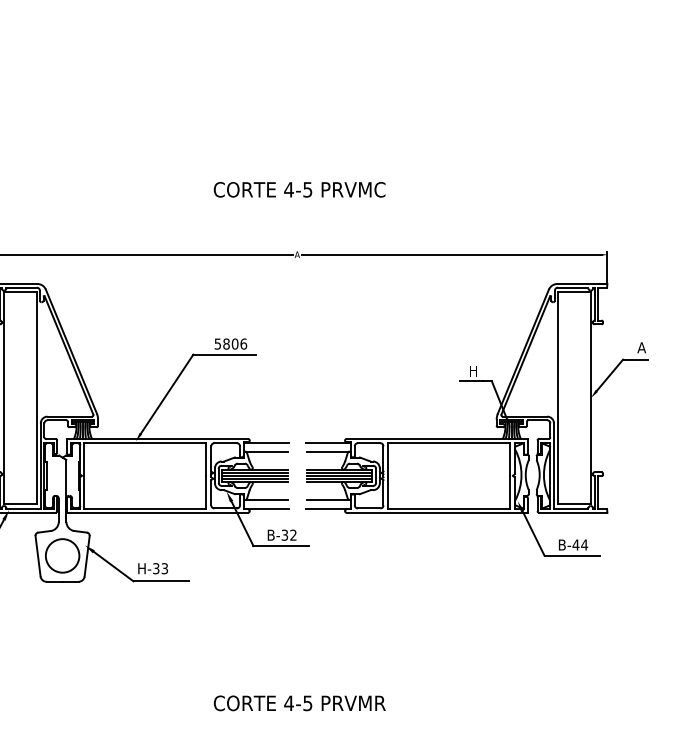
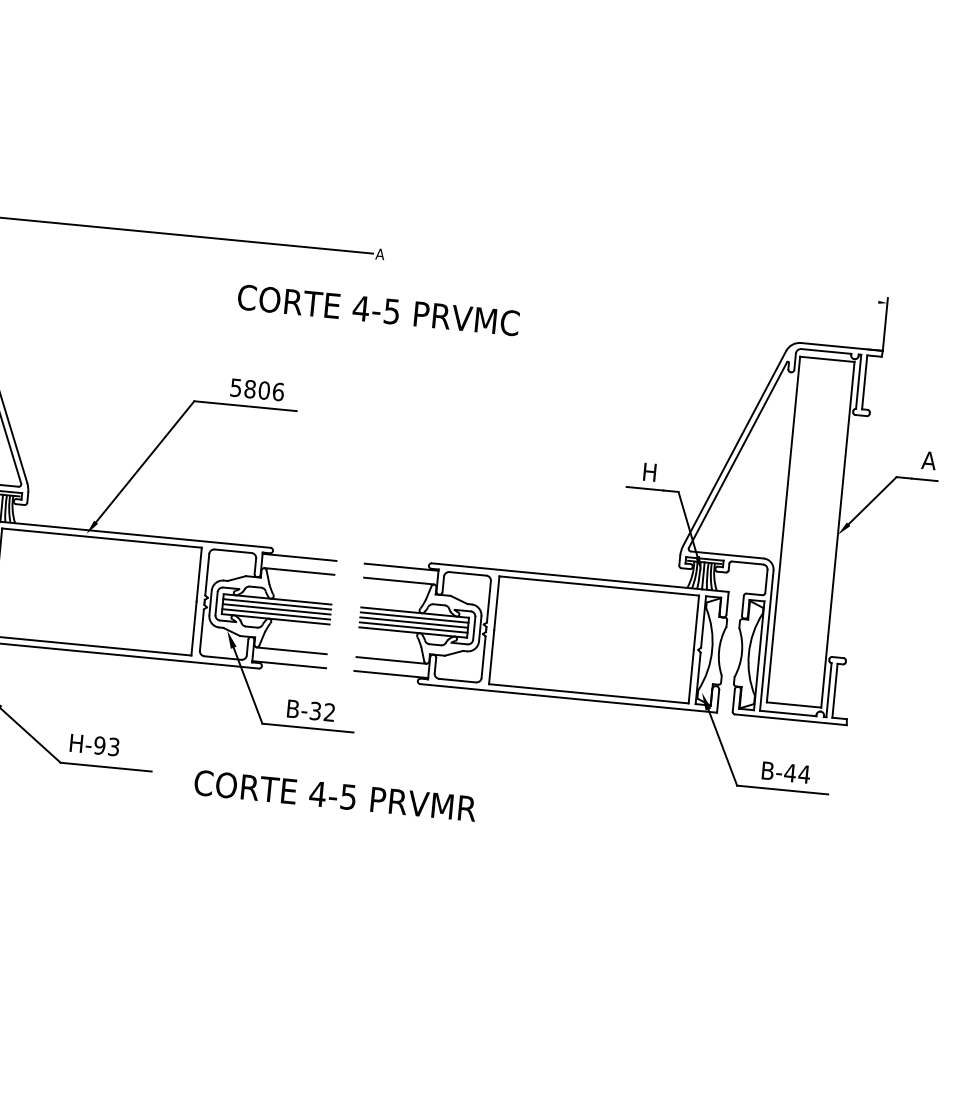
text: (299, 189) -> (378, 309), moved
line: (451, 254) -> (632, 278), removed
text: (155, 568) -> (98, 745), H-33 -> H-93
text: (299, 703) -> (334, 796), moved

